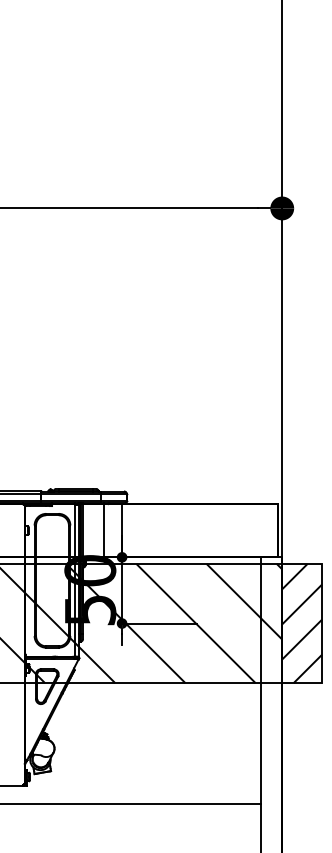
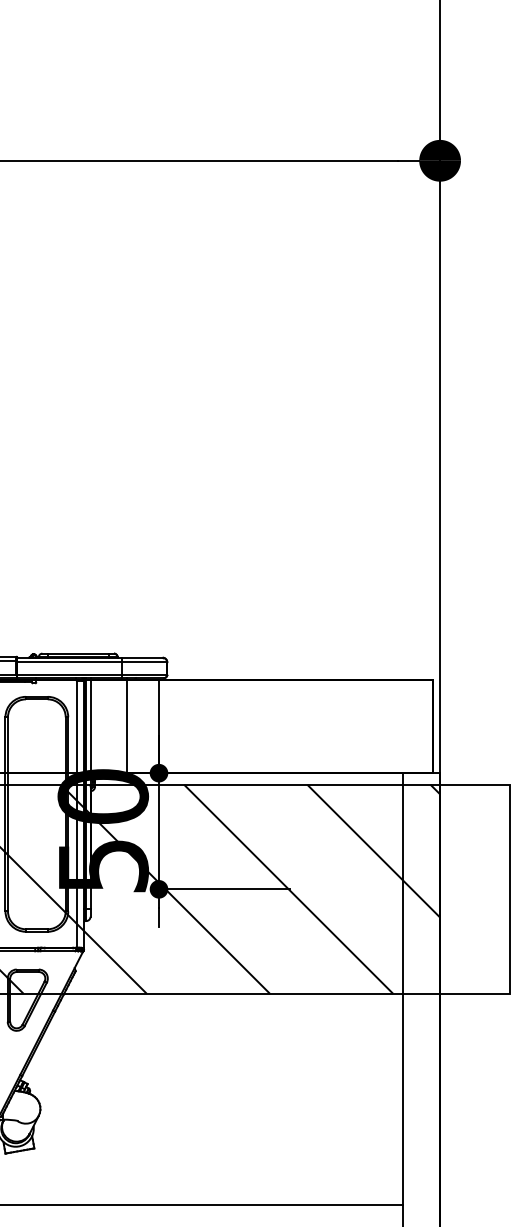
hatch: (301, 623) -> (473, 889), removed

